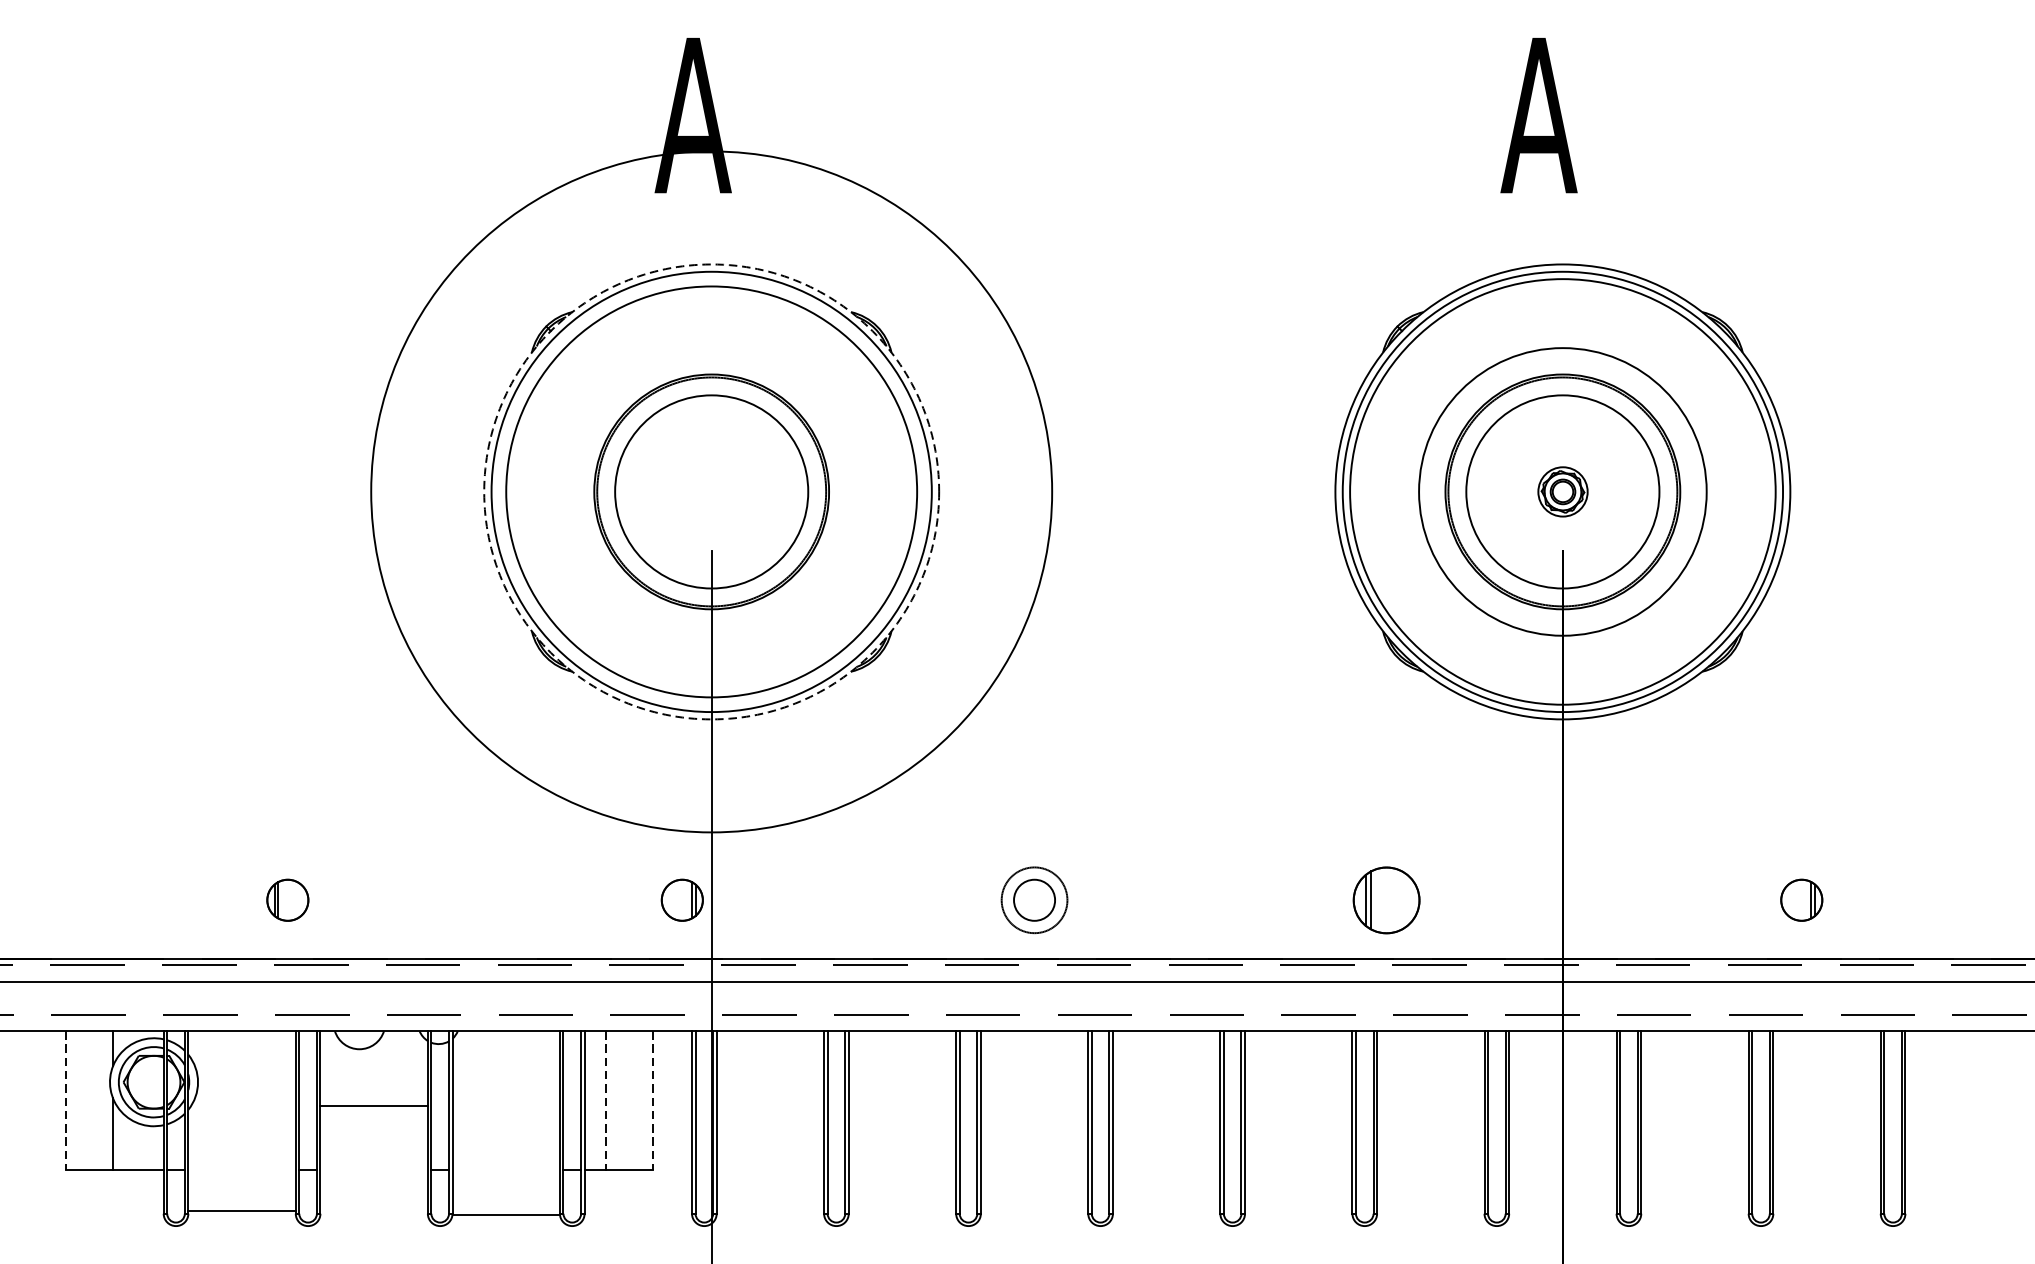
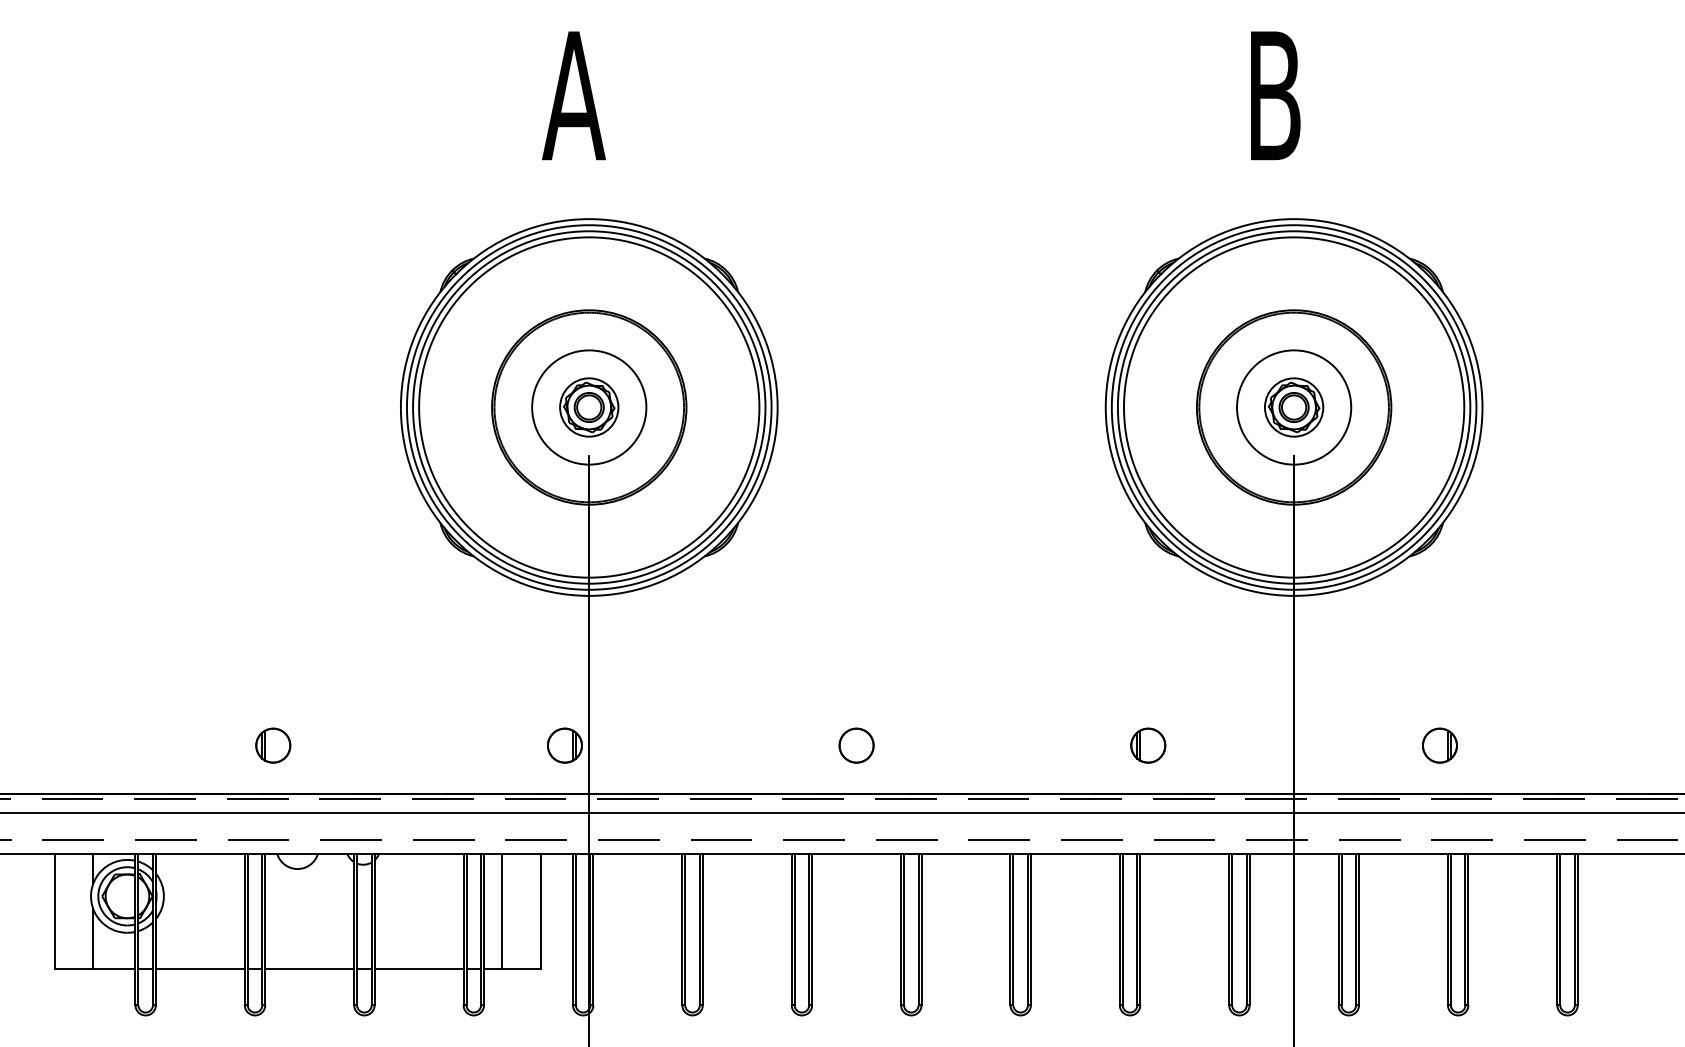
text: (1539, 115) -> (1274, 95), A -> B
circle: (710, 491) -> (588, 407), dashed -> solid
circle: (711, 491) -> (589, 407), size x0.62
circle: (711, 491) -> (589, 407), size x0.71
part: (711, 491) -> (589, 407), added
circle: (1562, 491) -> (1293, 407), size x1.43
circle: (1563, 491) -> (1294, 407), size x0.71
part: (1563, 491) -> (1294, 407), size x1.43
part: (288, 900) -> (273, 745), moved
circle: (1034, 900) -> (856, 745), size x0.62
part: (1387, 900) -> (1148, 745), size x0.62
part: (1801, 900) -> (1439, 745), moved
line: (65, 1100) -> (54, 911), dashed -> solid
line: (605, 1100) -> (501, 911), dashed -> solid
line: (652, 1100) -> (540, 911), dashed -> solid
line: (373, 1106) -> (309, 969), moved
line: (241, 1211) -> (199, 969), moved
line: (505, 1215) -> (418, 969), moved

